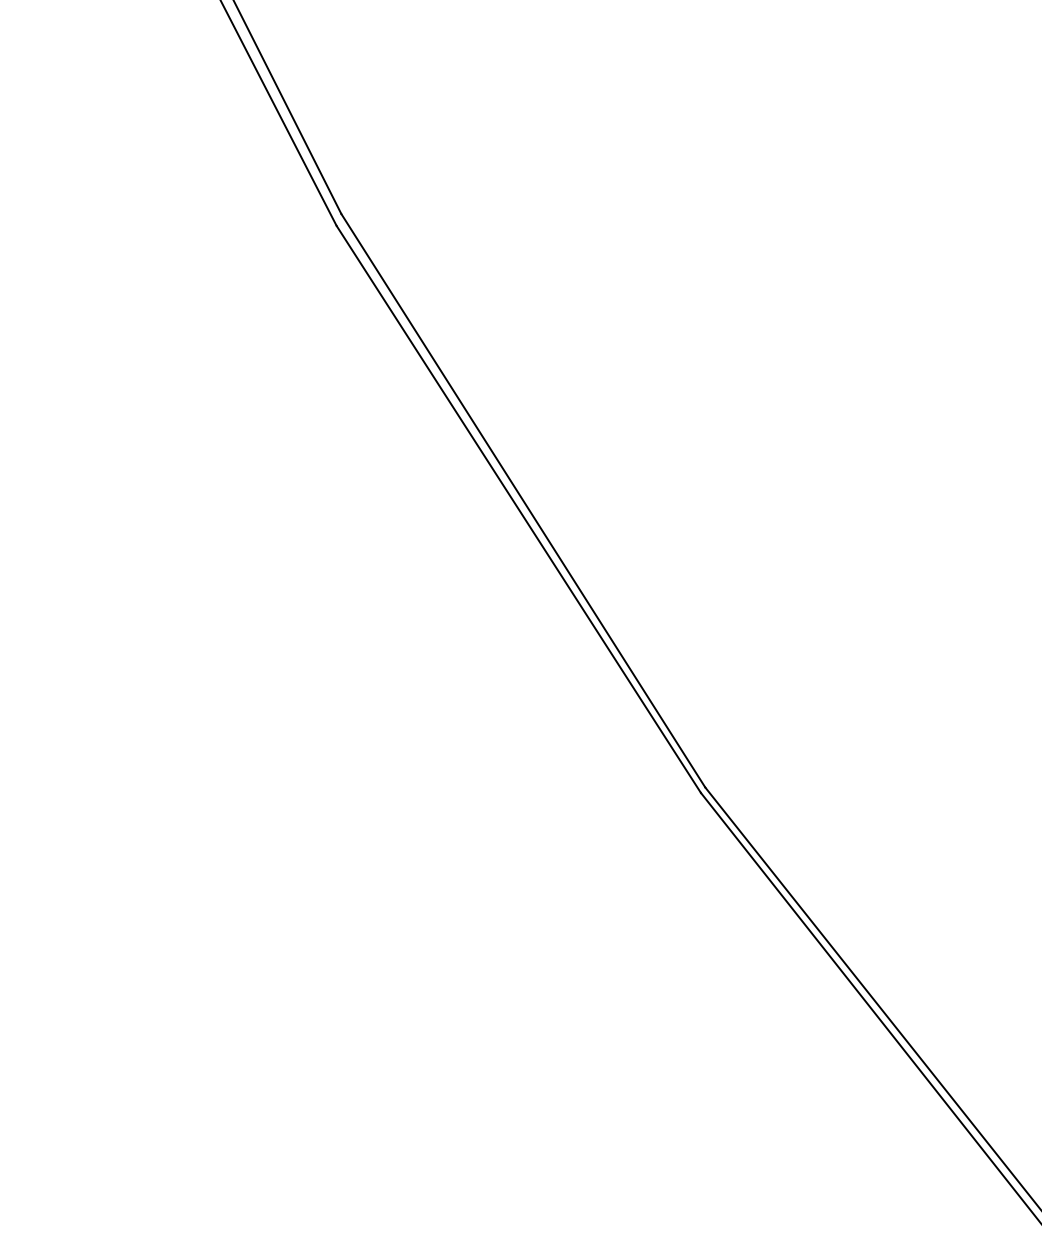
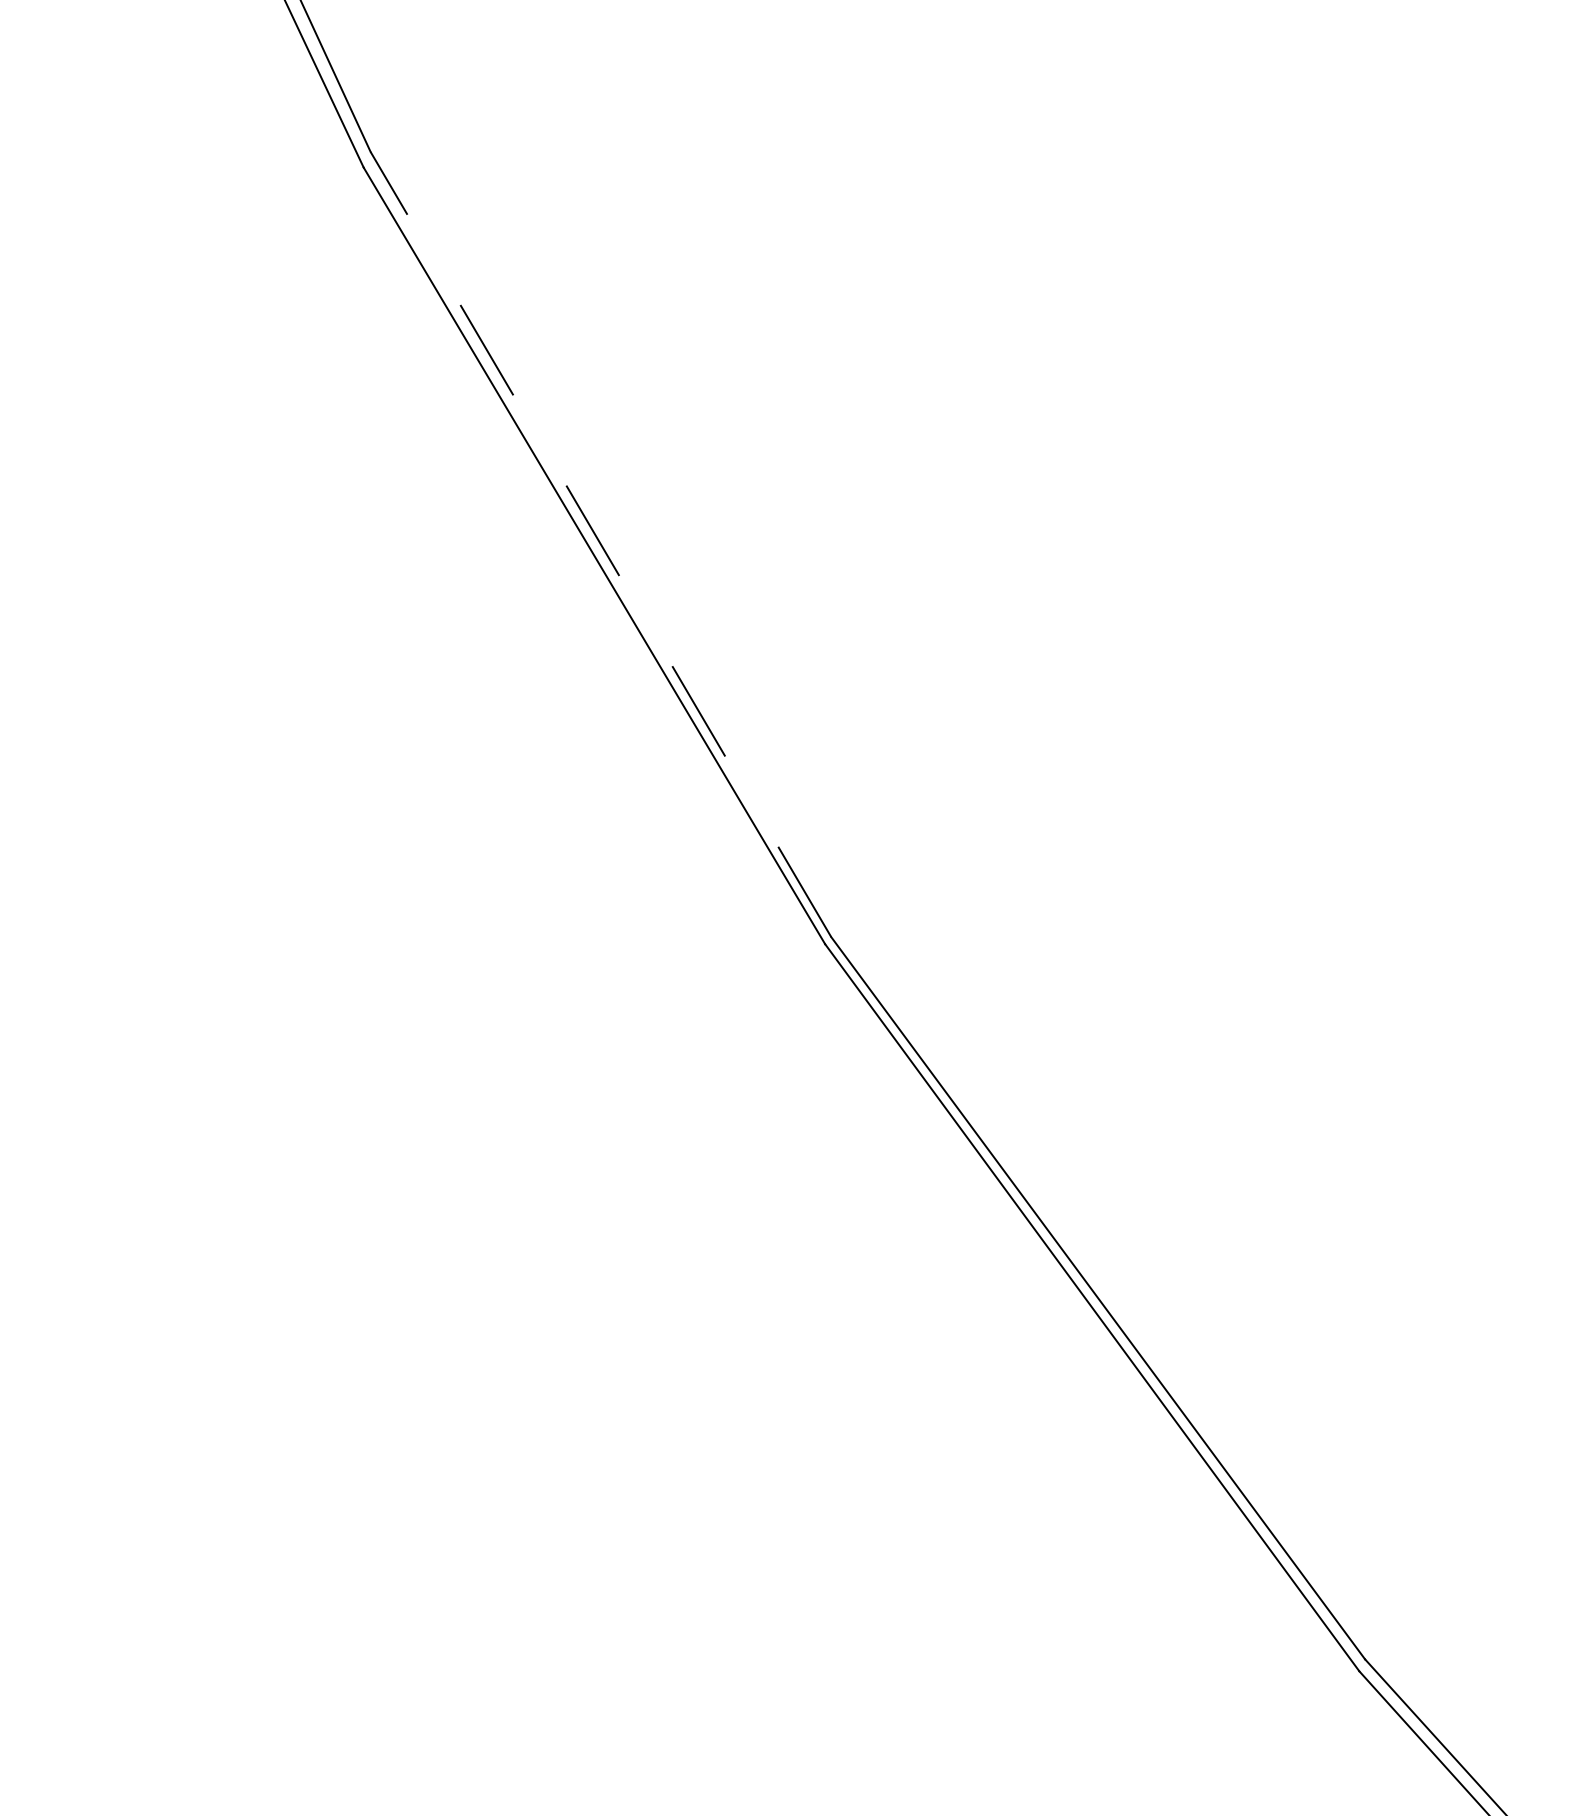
line: (523, 500) -> (600, 544), solid -> dashed

